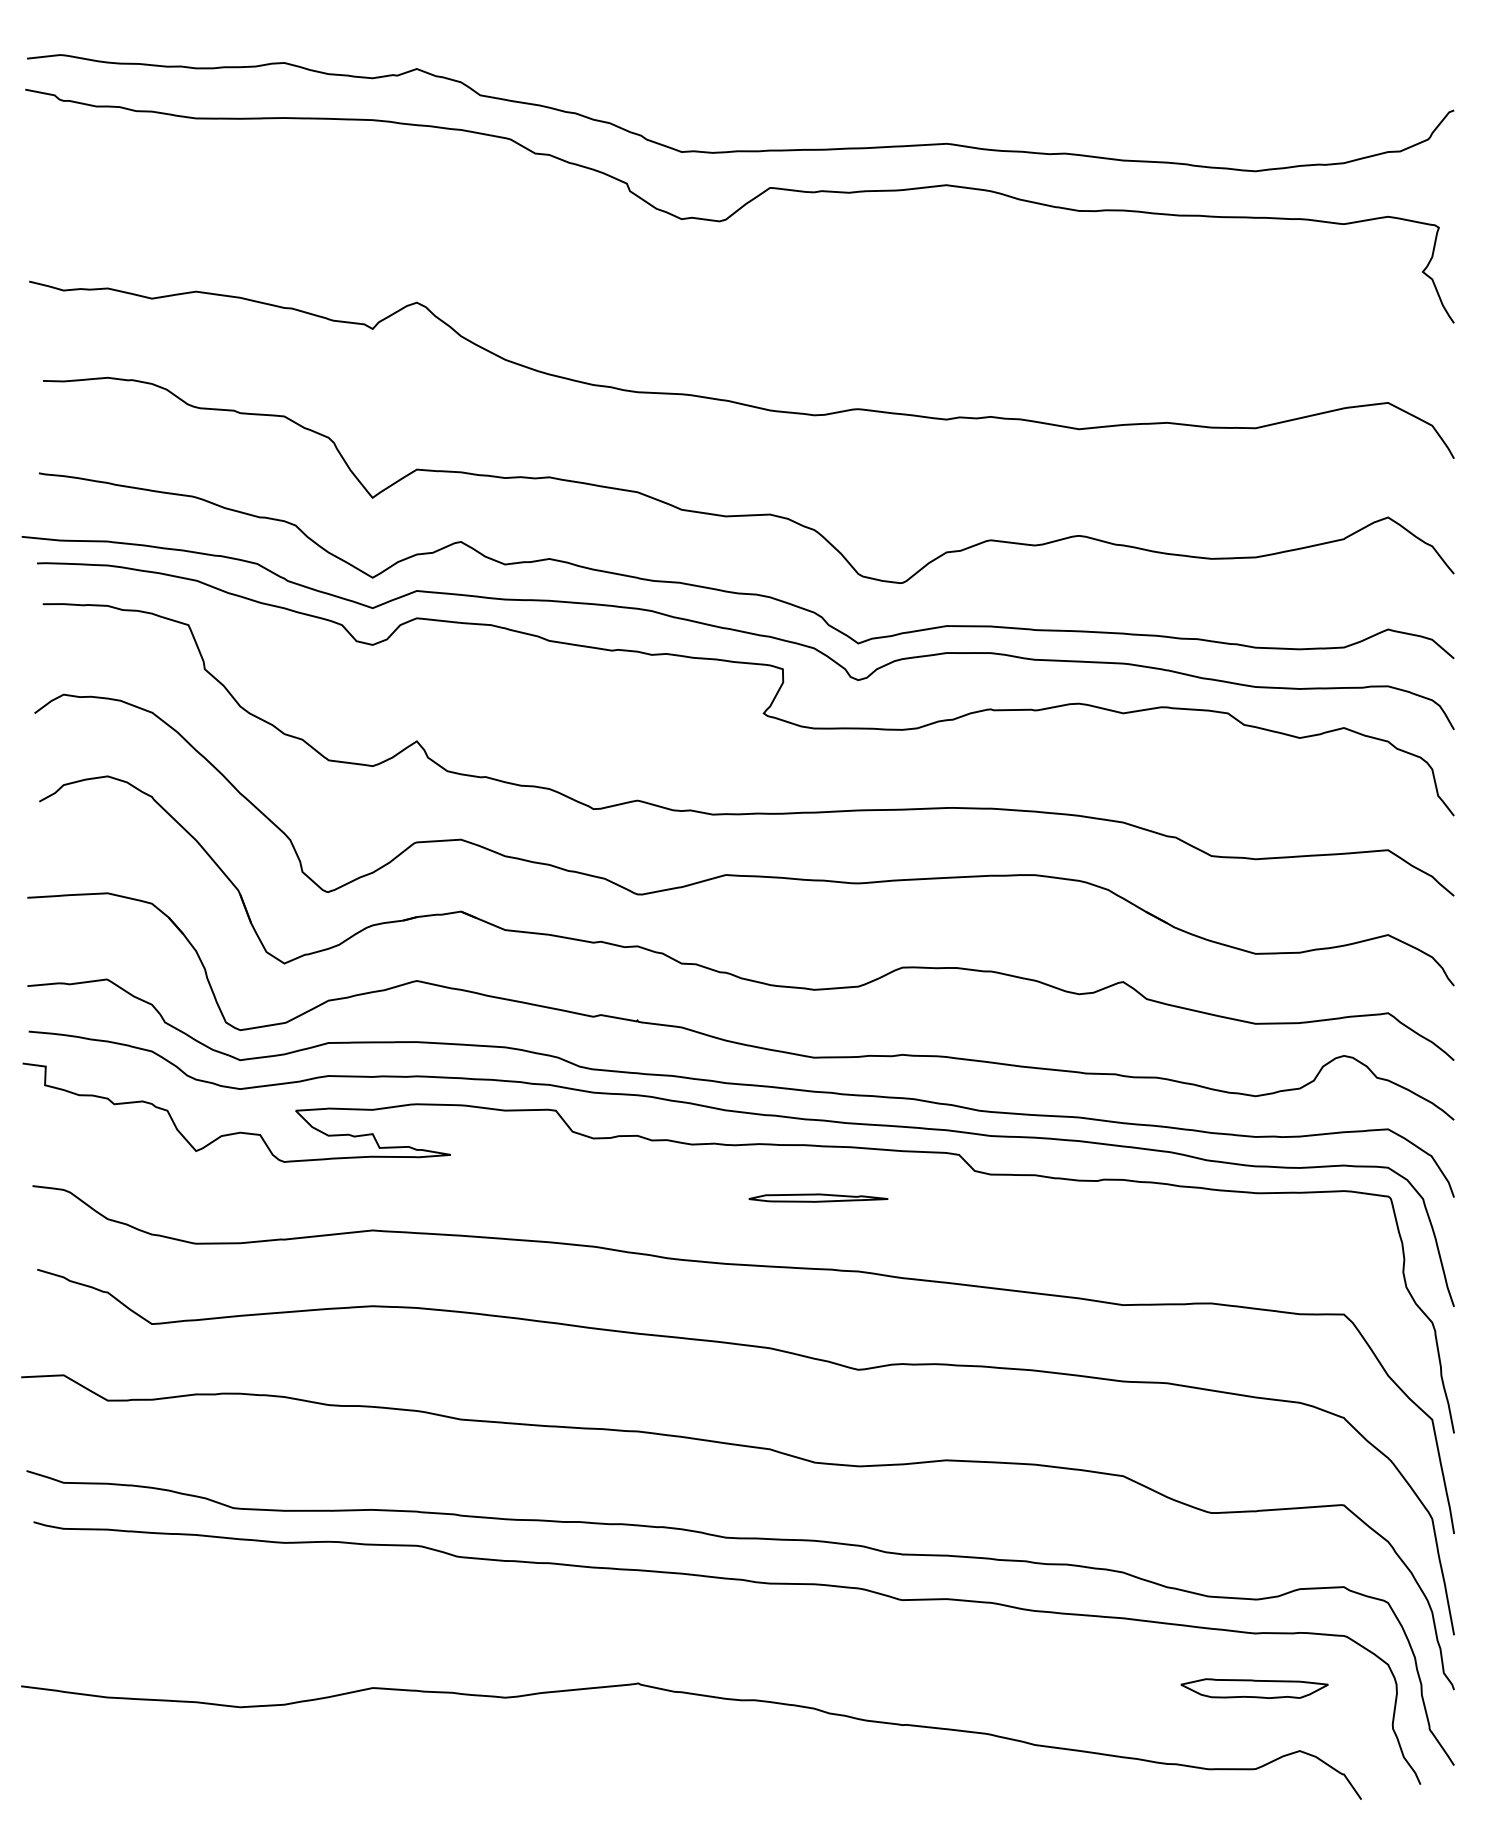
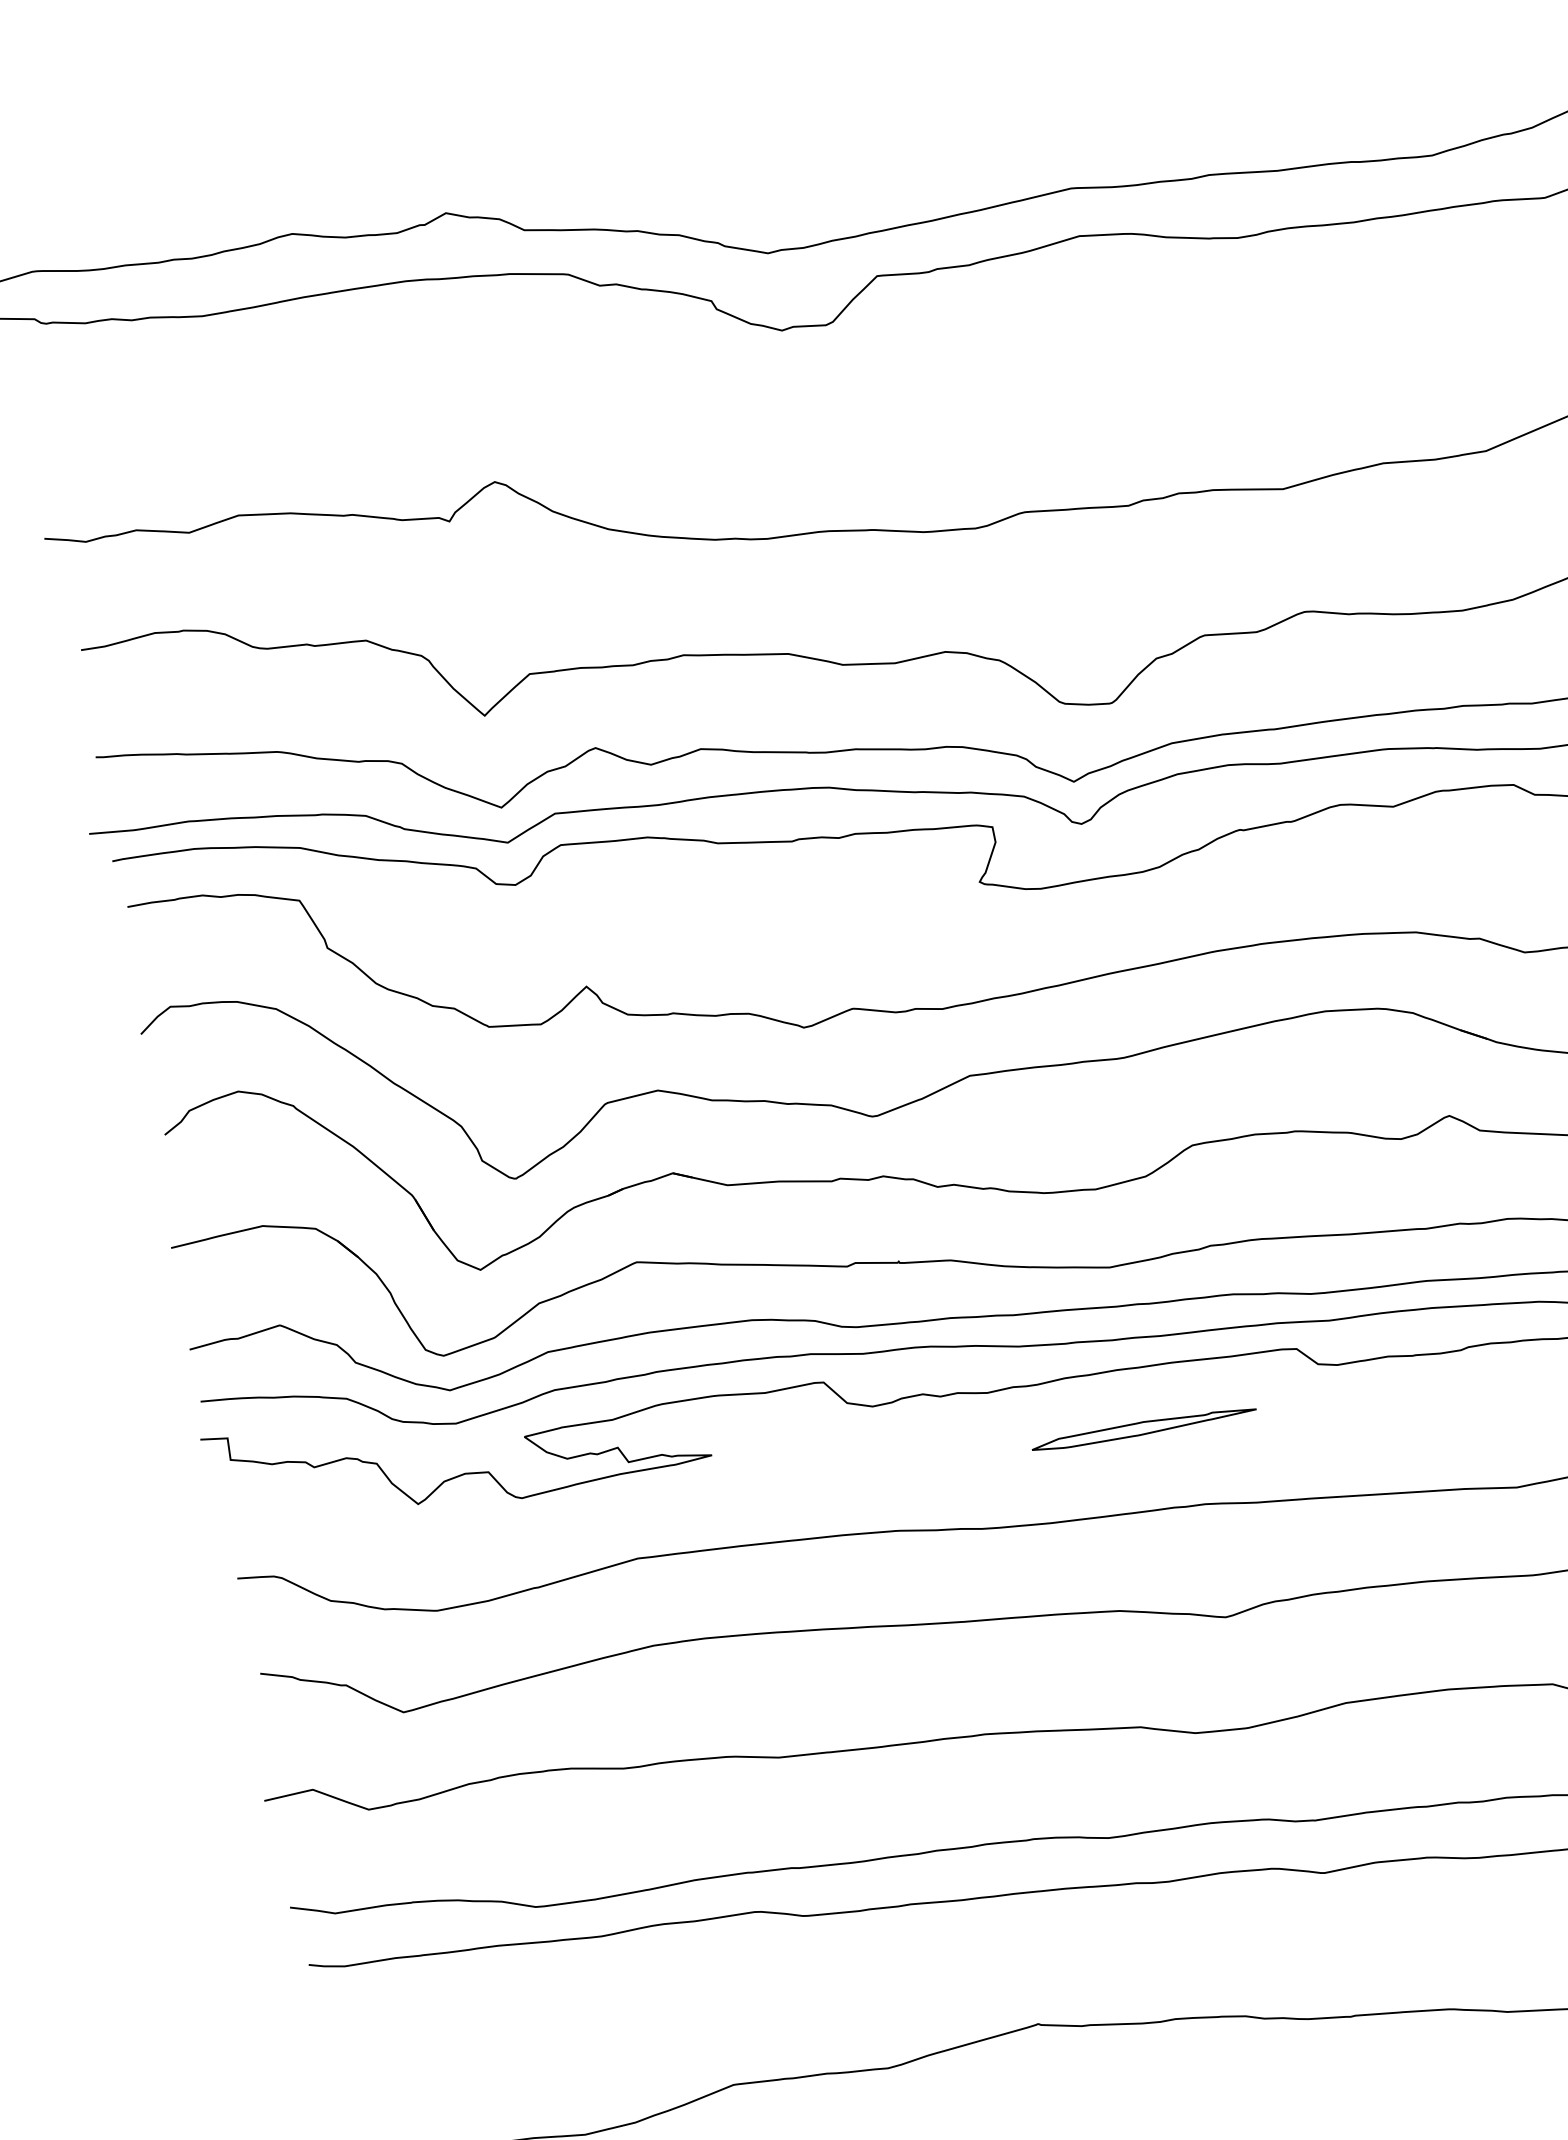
part: (818, 1197) -> (1143, 1427), size x1.4

